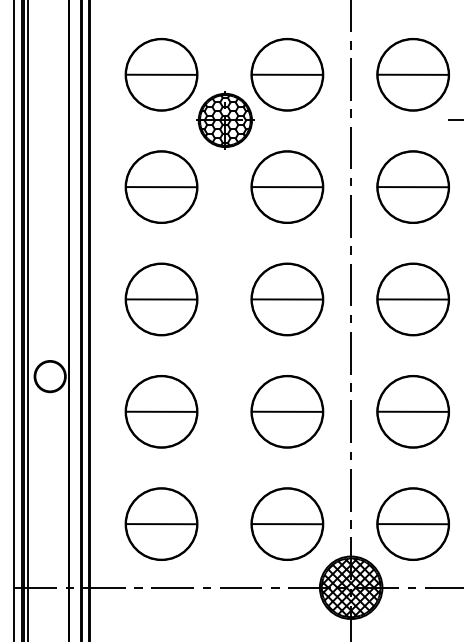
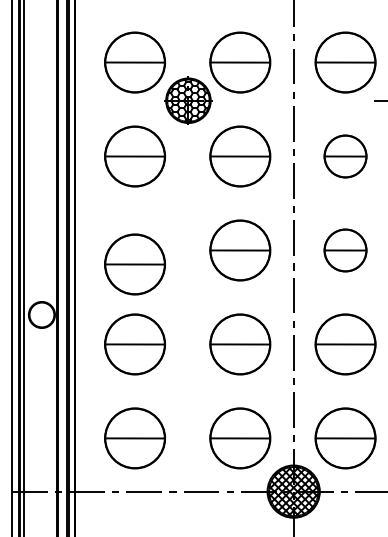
part: (413, 187) -> (345, 156), size x0.7
part: (160, 299) -> (134, 264), moved
part: (413, 299) -> (345, 250), size x0.7

